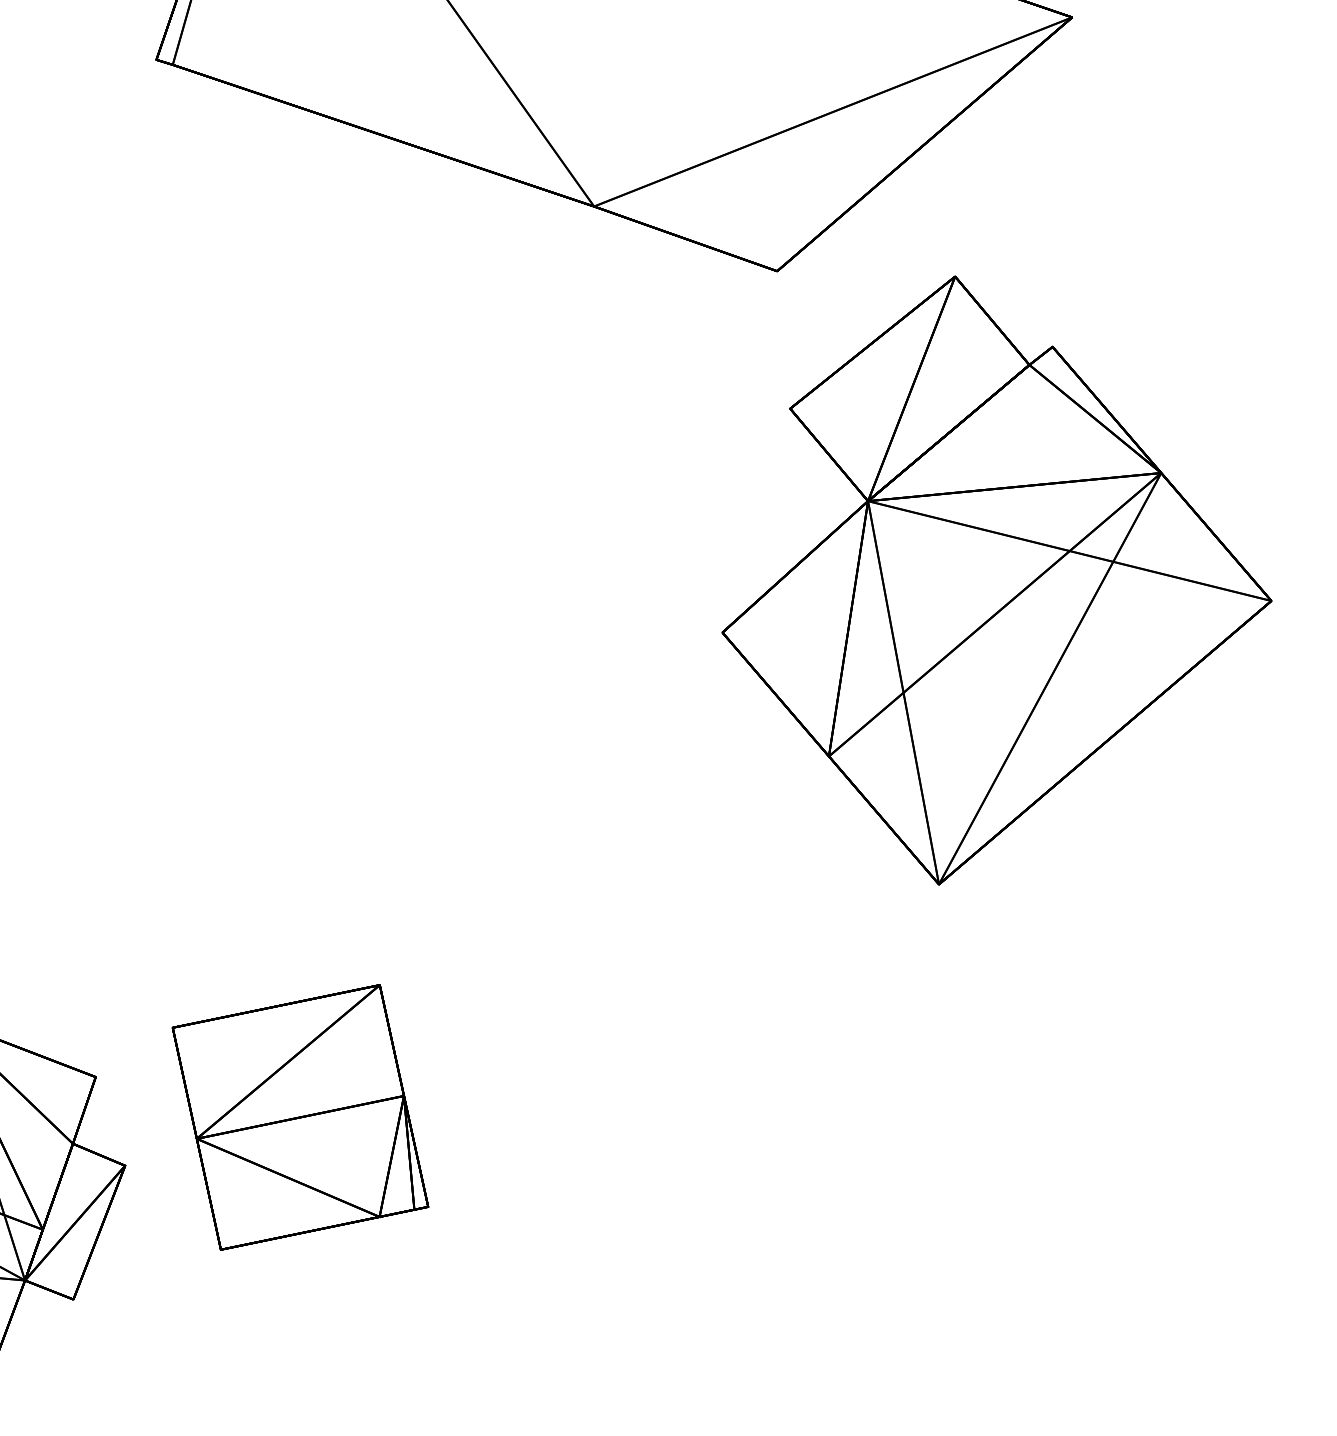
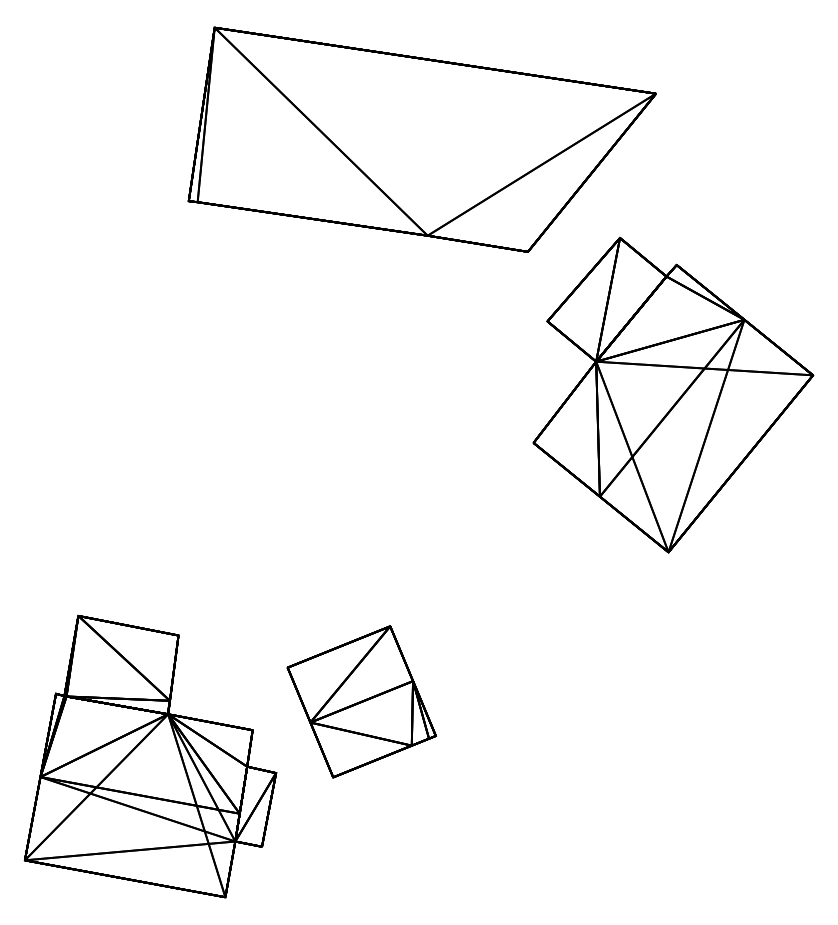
part: (300, 1116) -> (361, 701), moved

